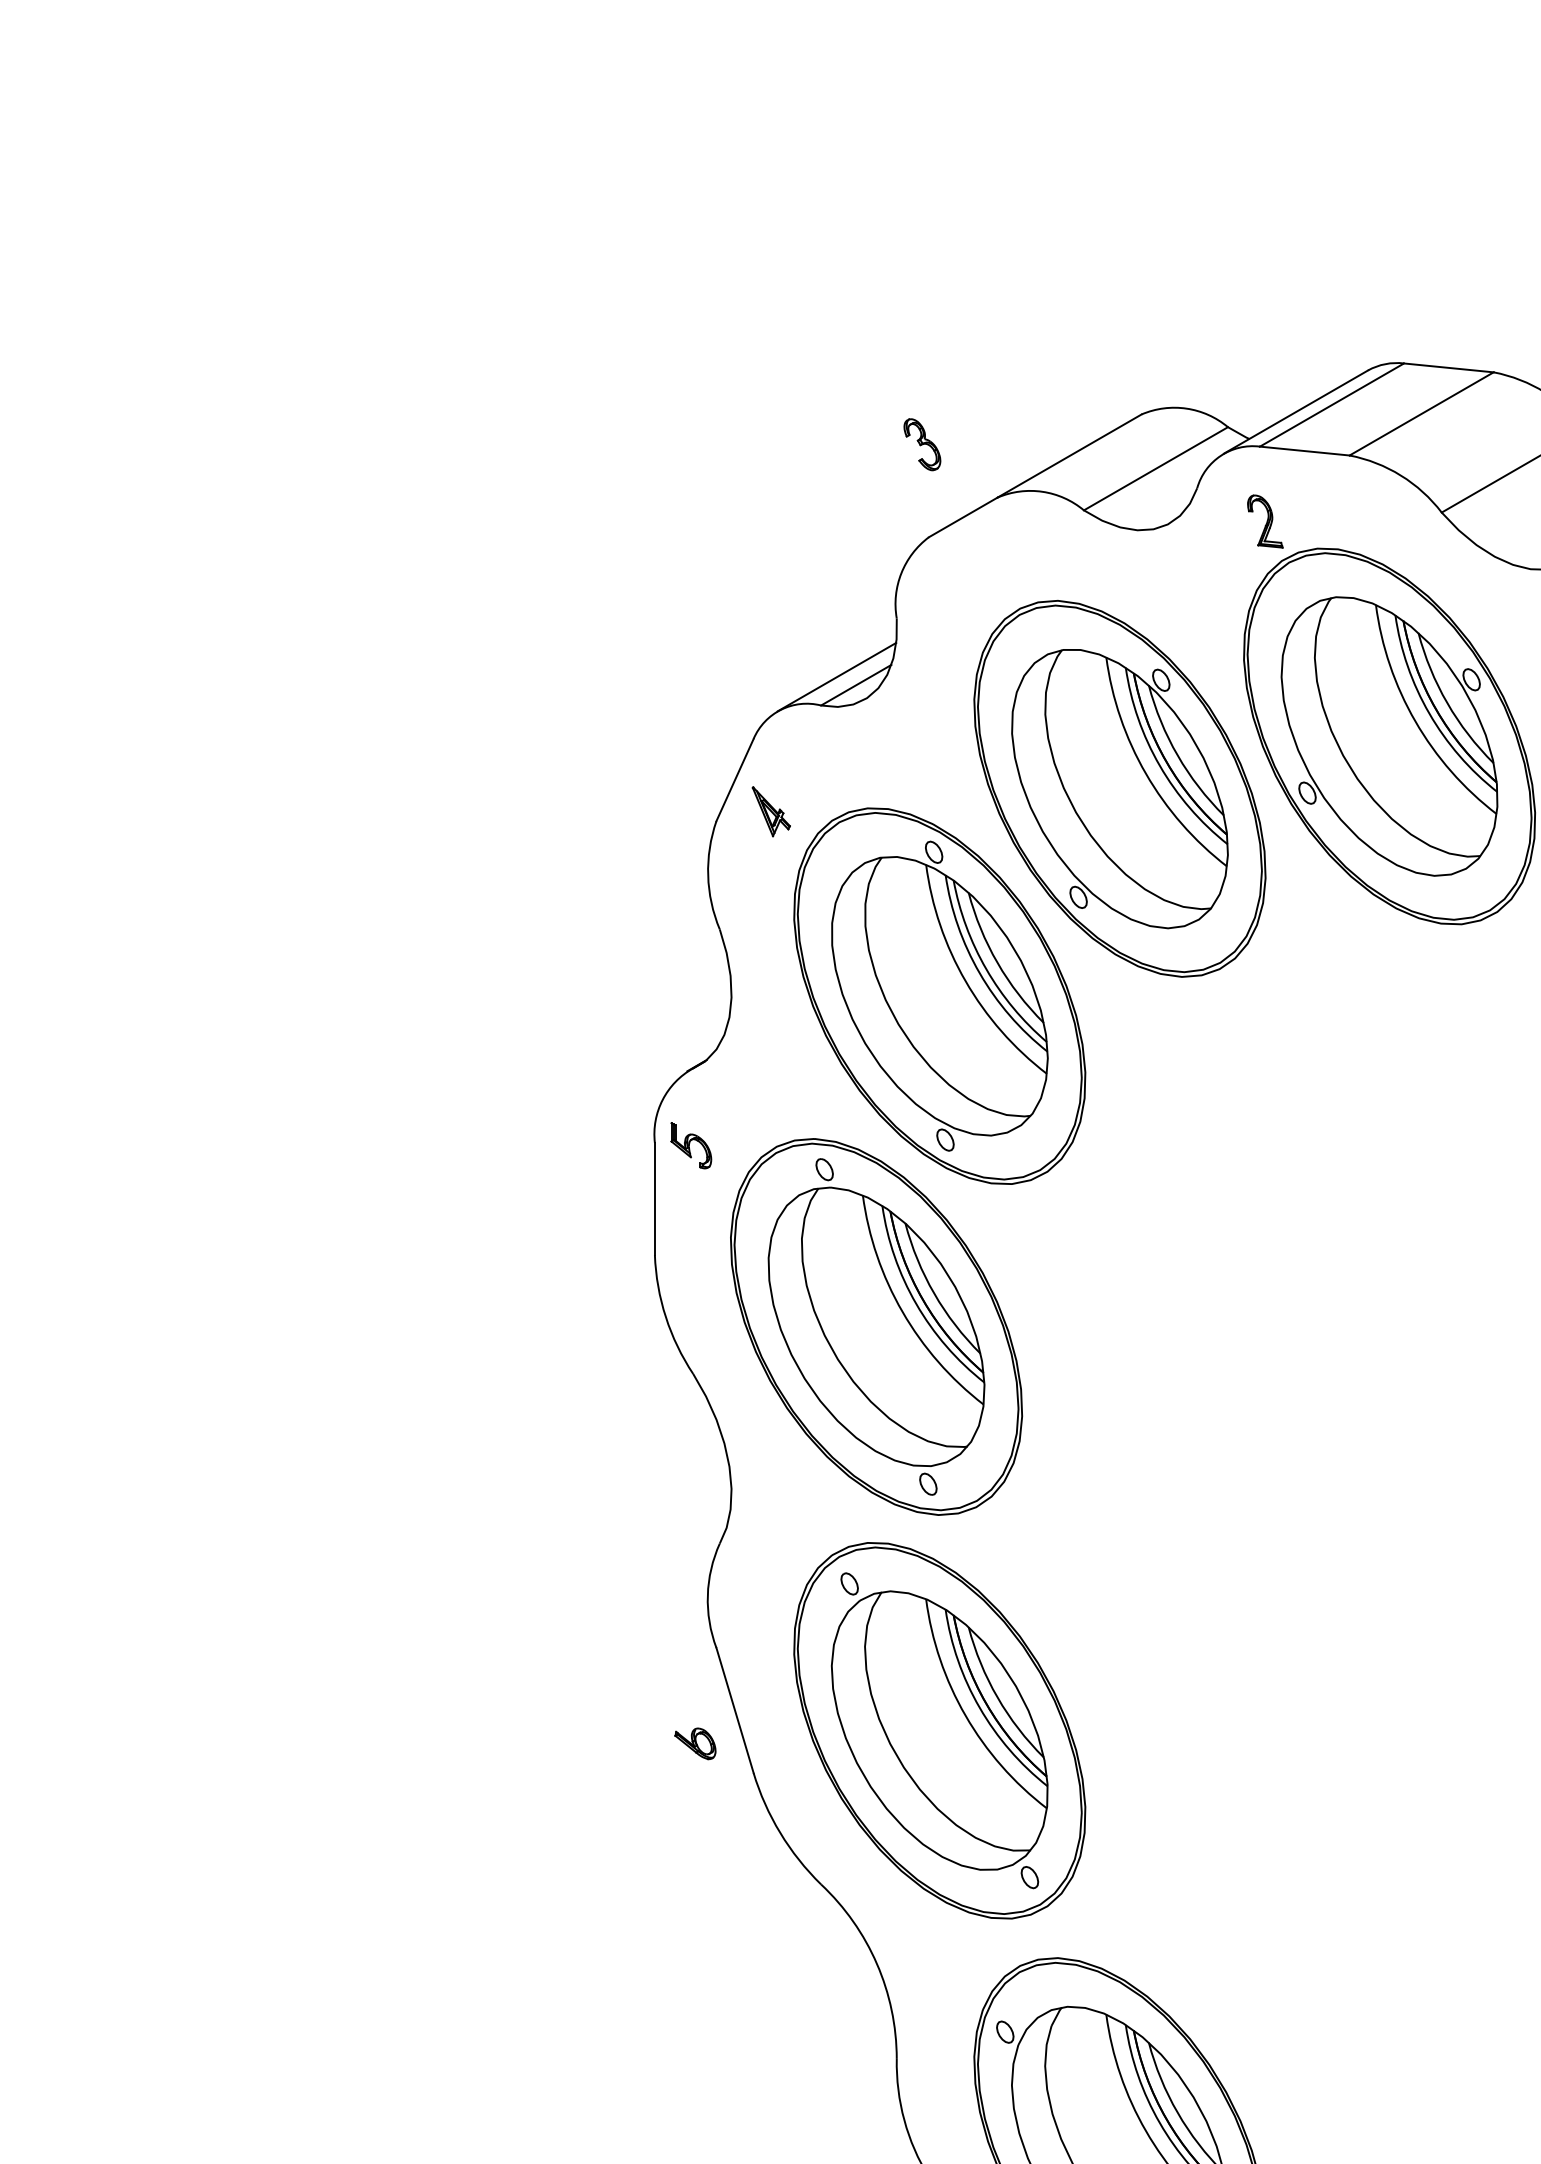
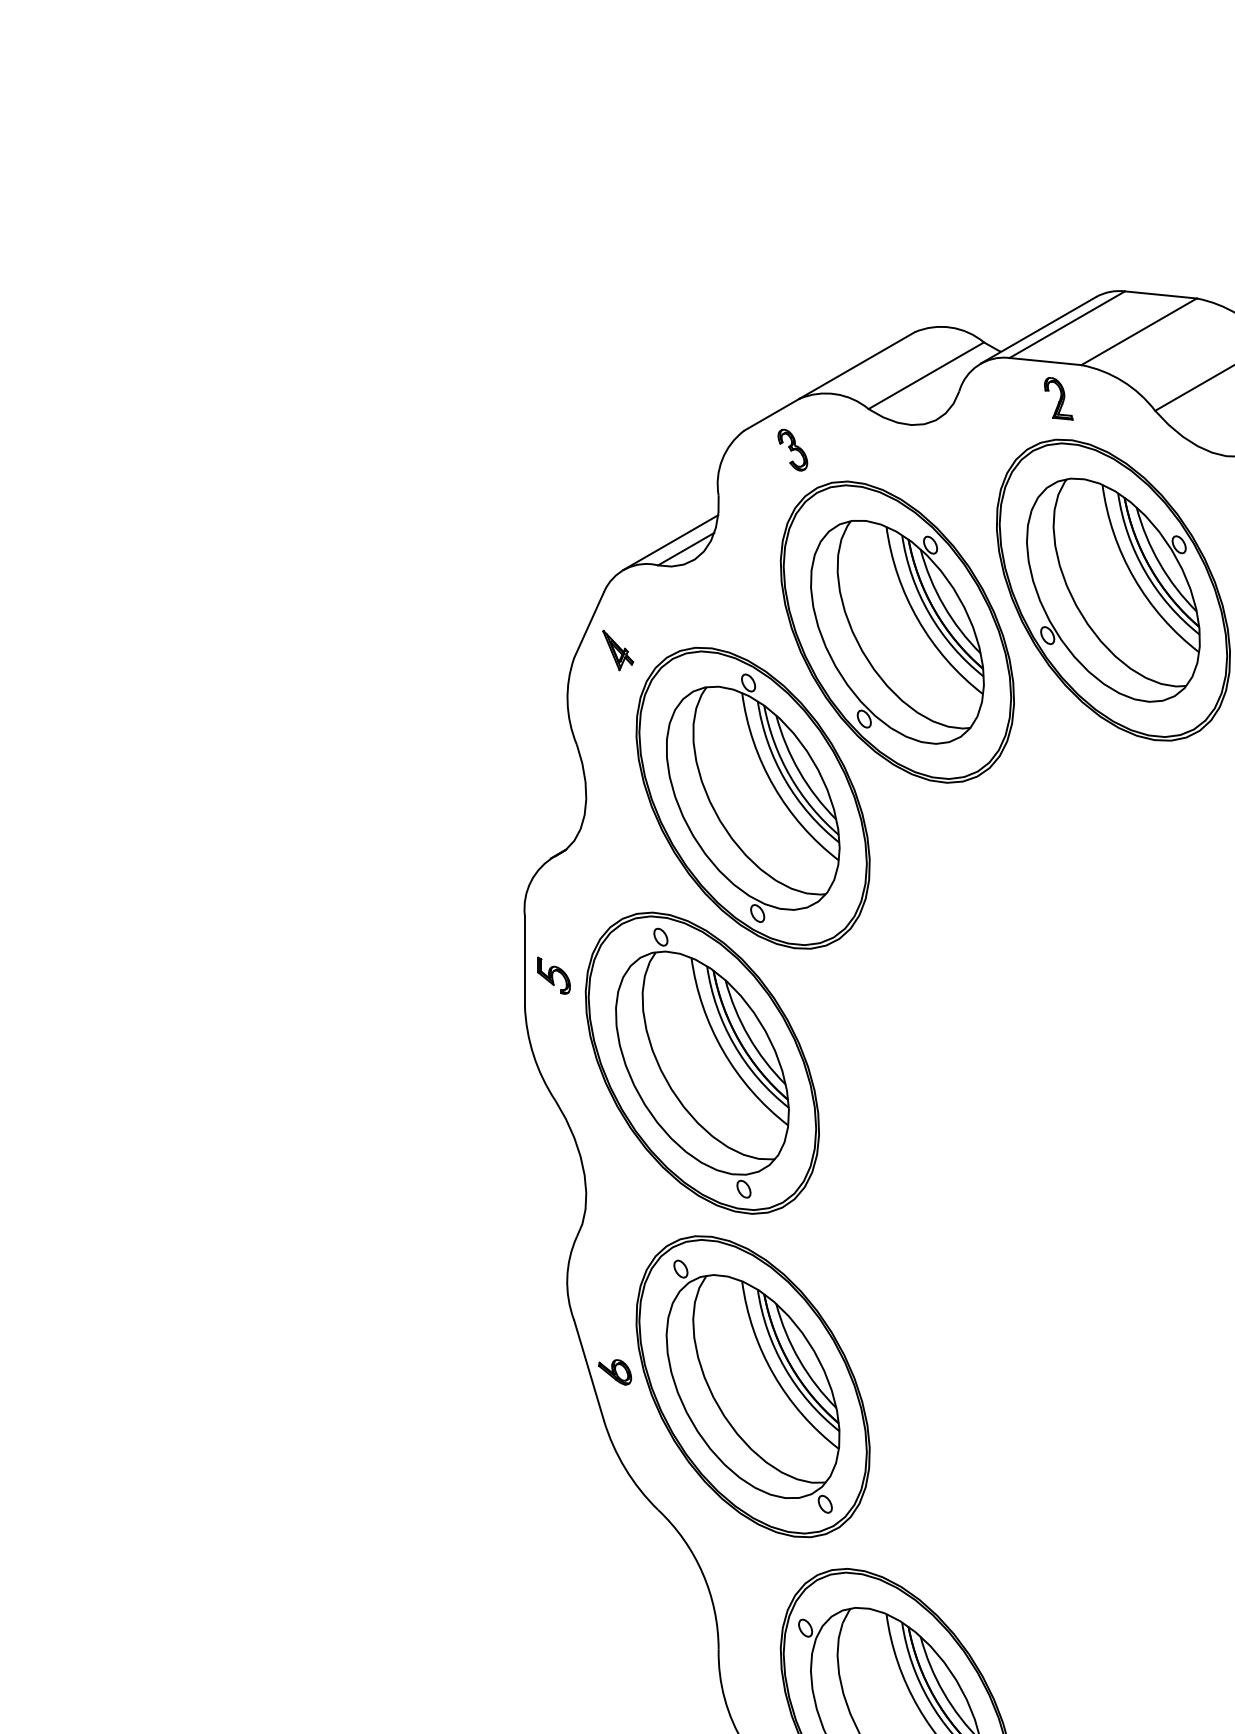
part: (922, 444) -> (792, 450), moved
part: (1265, 521) -> (1058, 398), moved
part: (691, 1145) -> (554, 975), moved
part: (695, 1743) -> (615, 1372), moved

